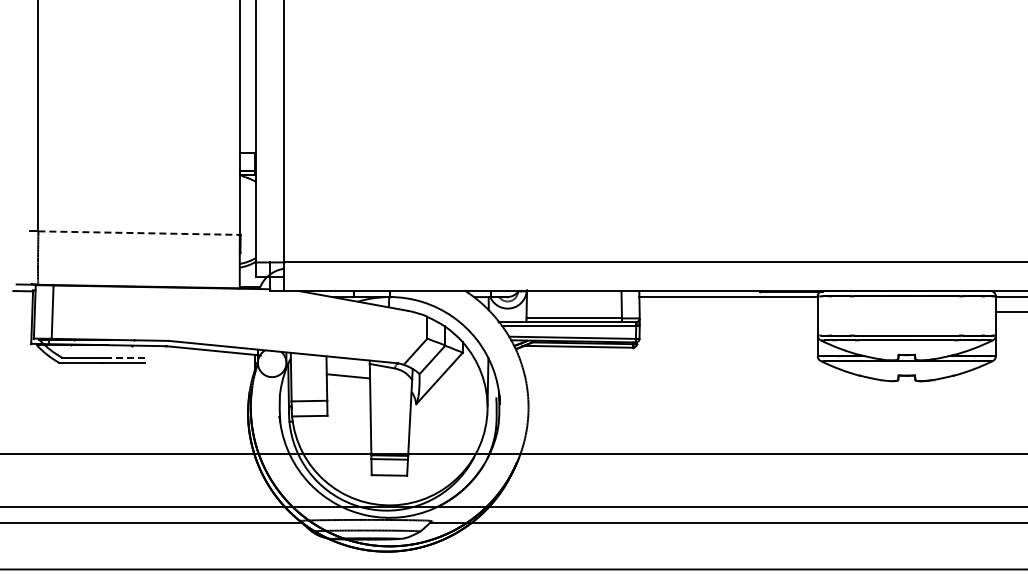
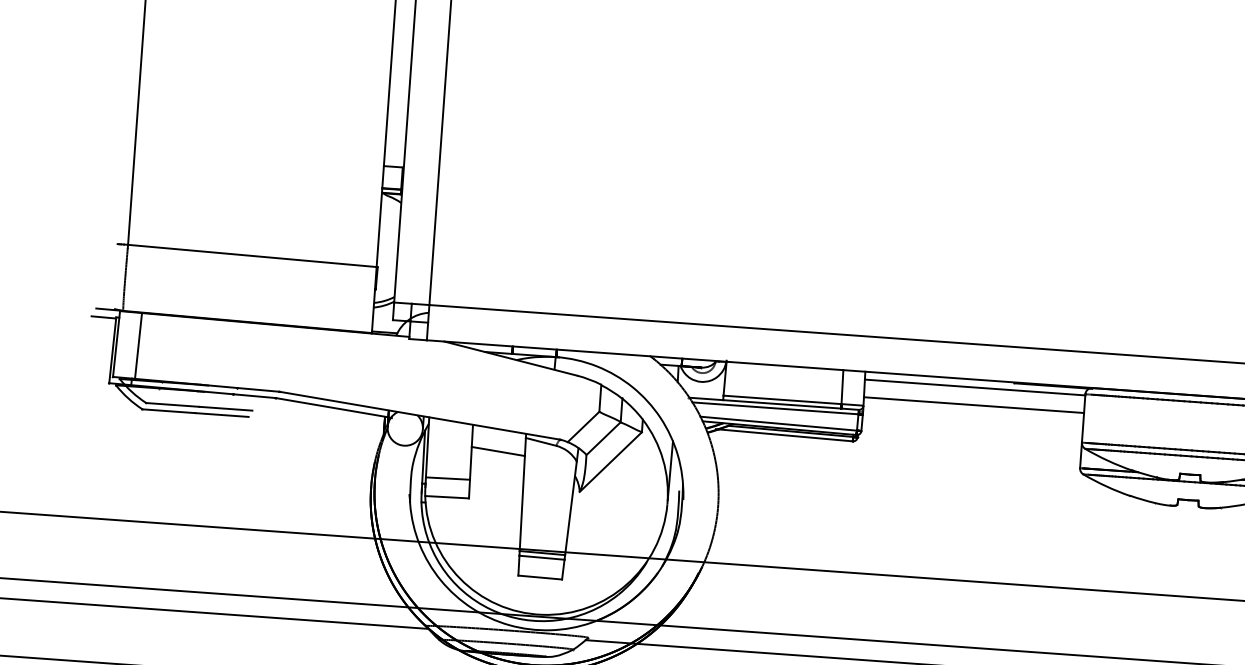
line: (139, 233) -> (252, 256), dashed -> solid
line: (728, 311) -> (973, 405), added
line: (127, 357) -> (227, 408), dashed -> solid

